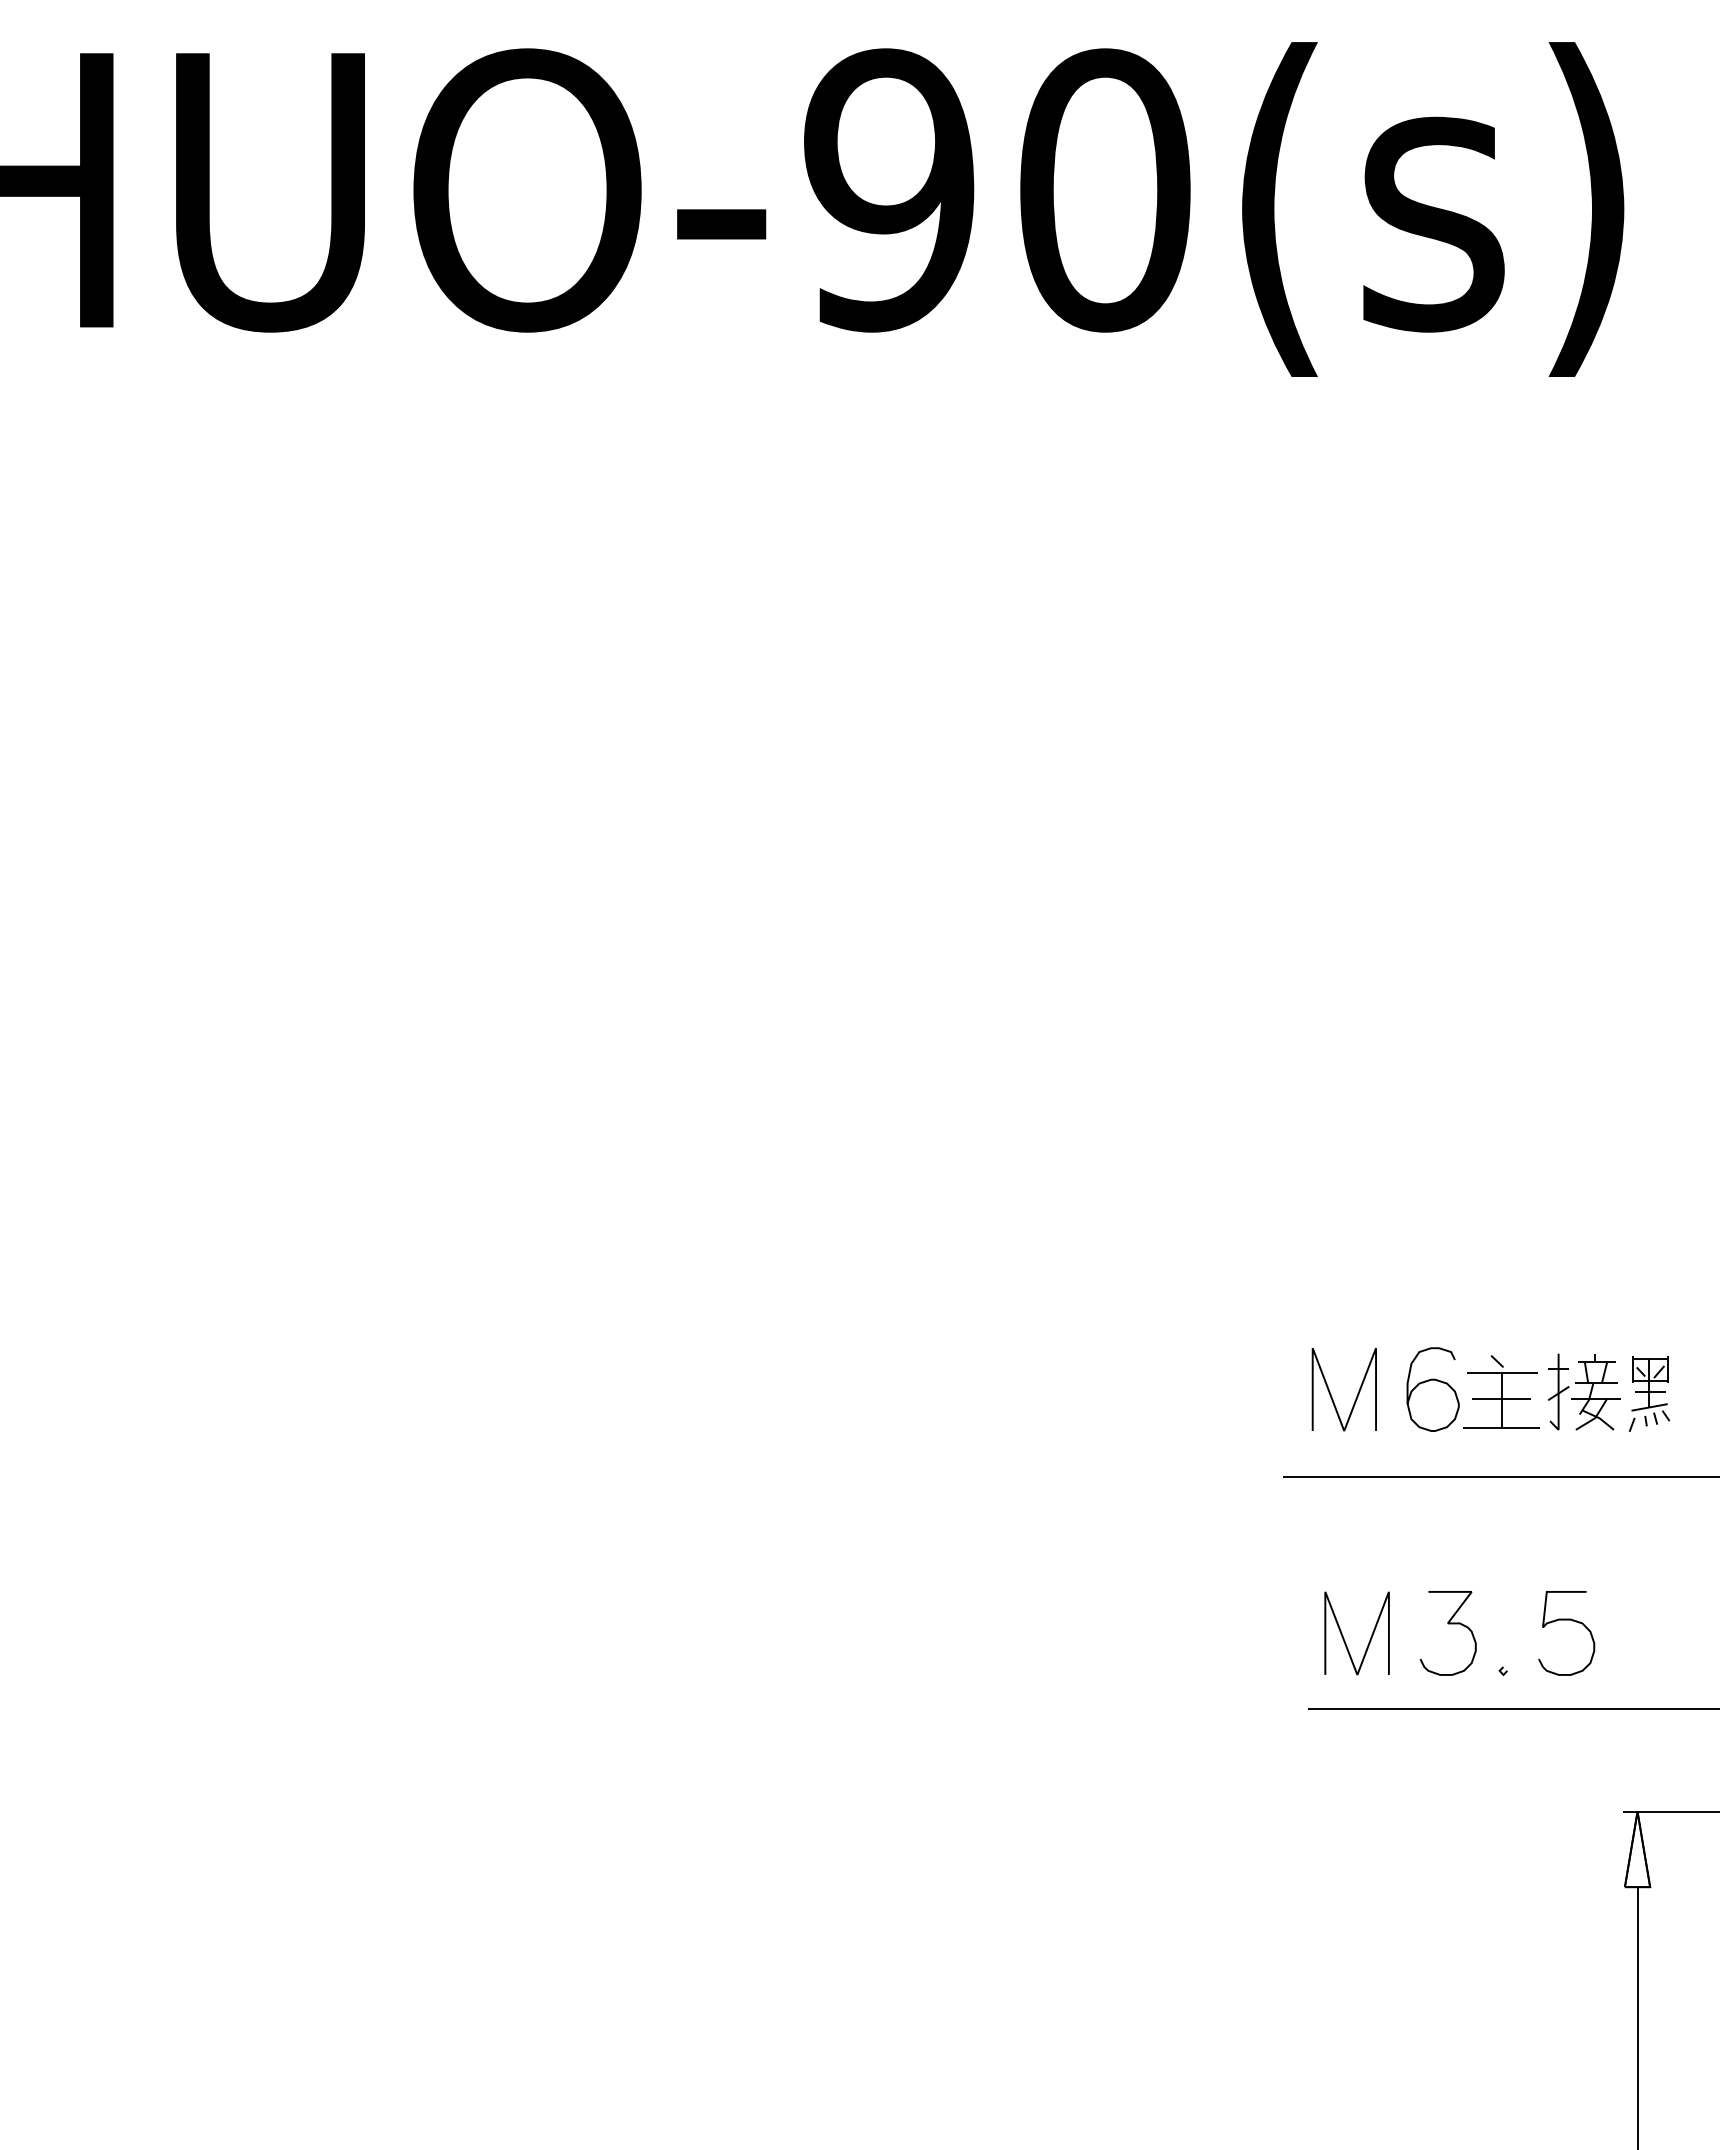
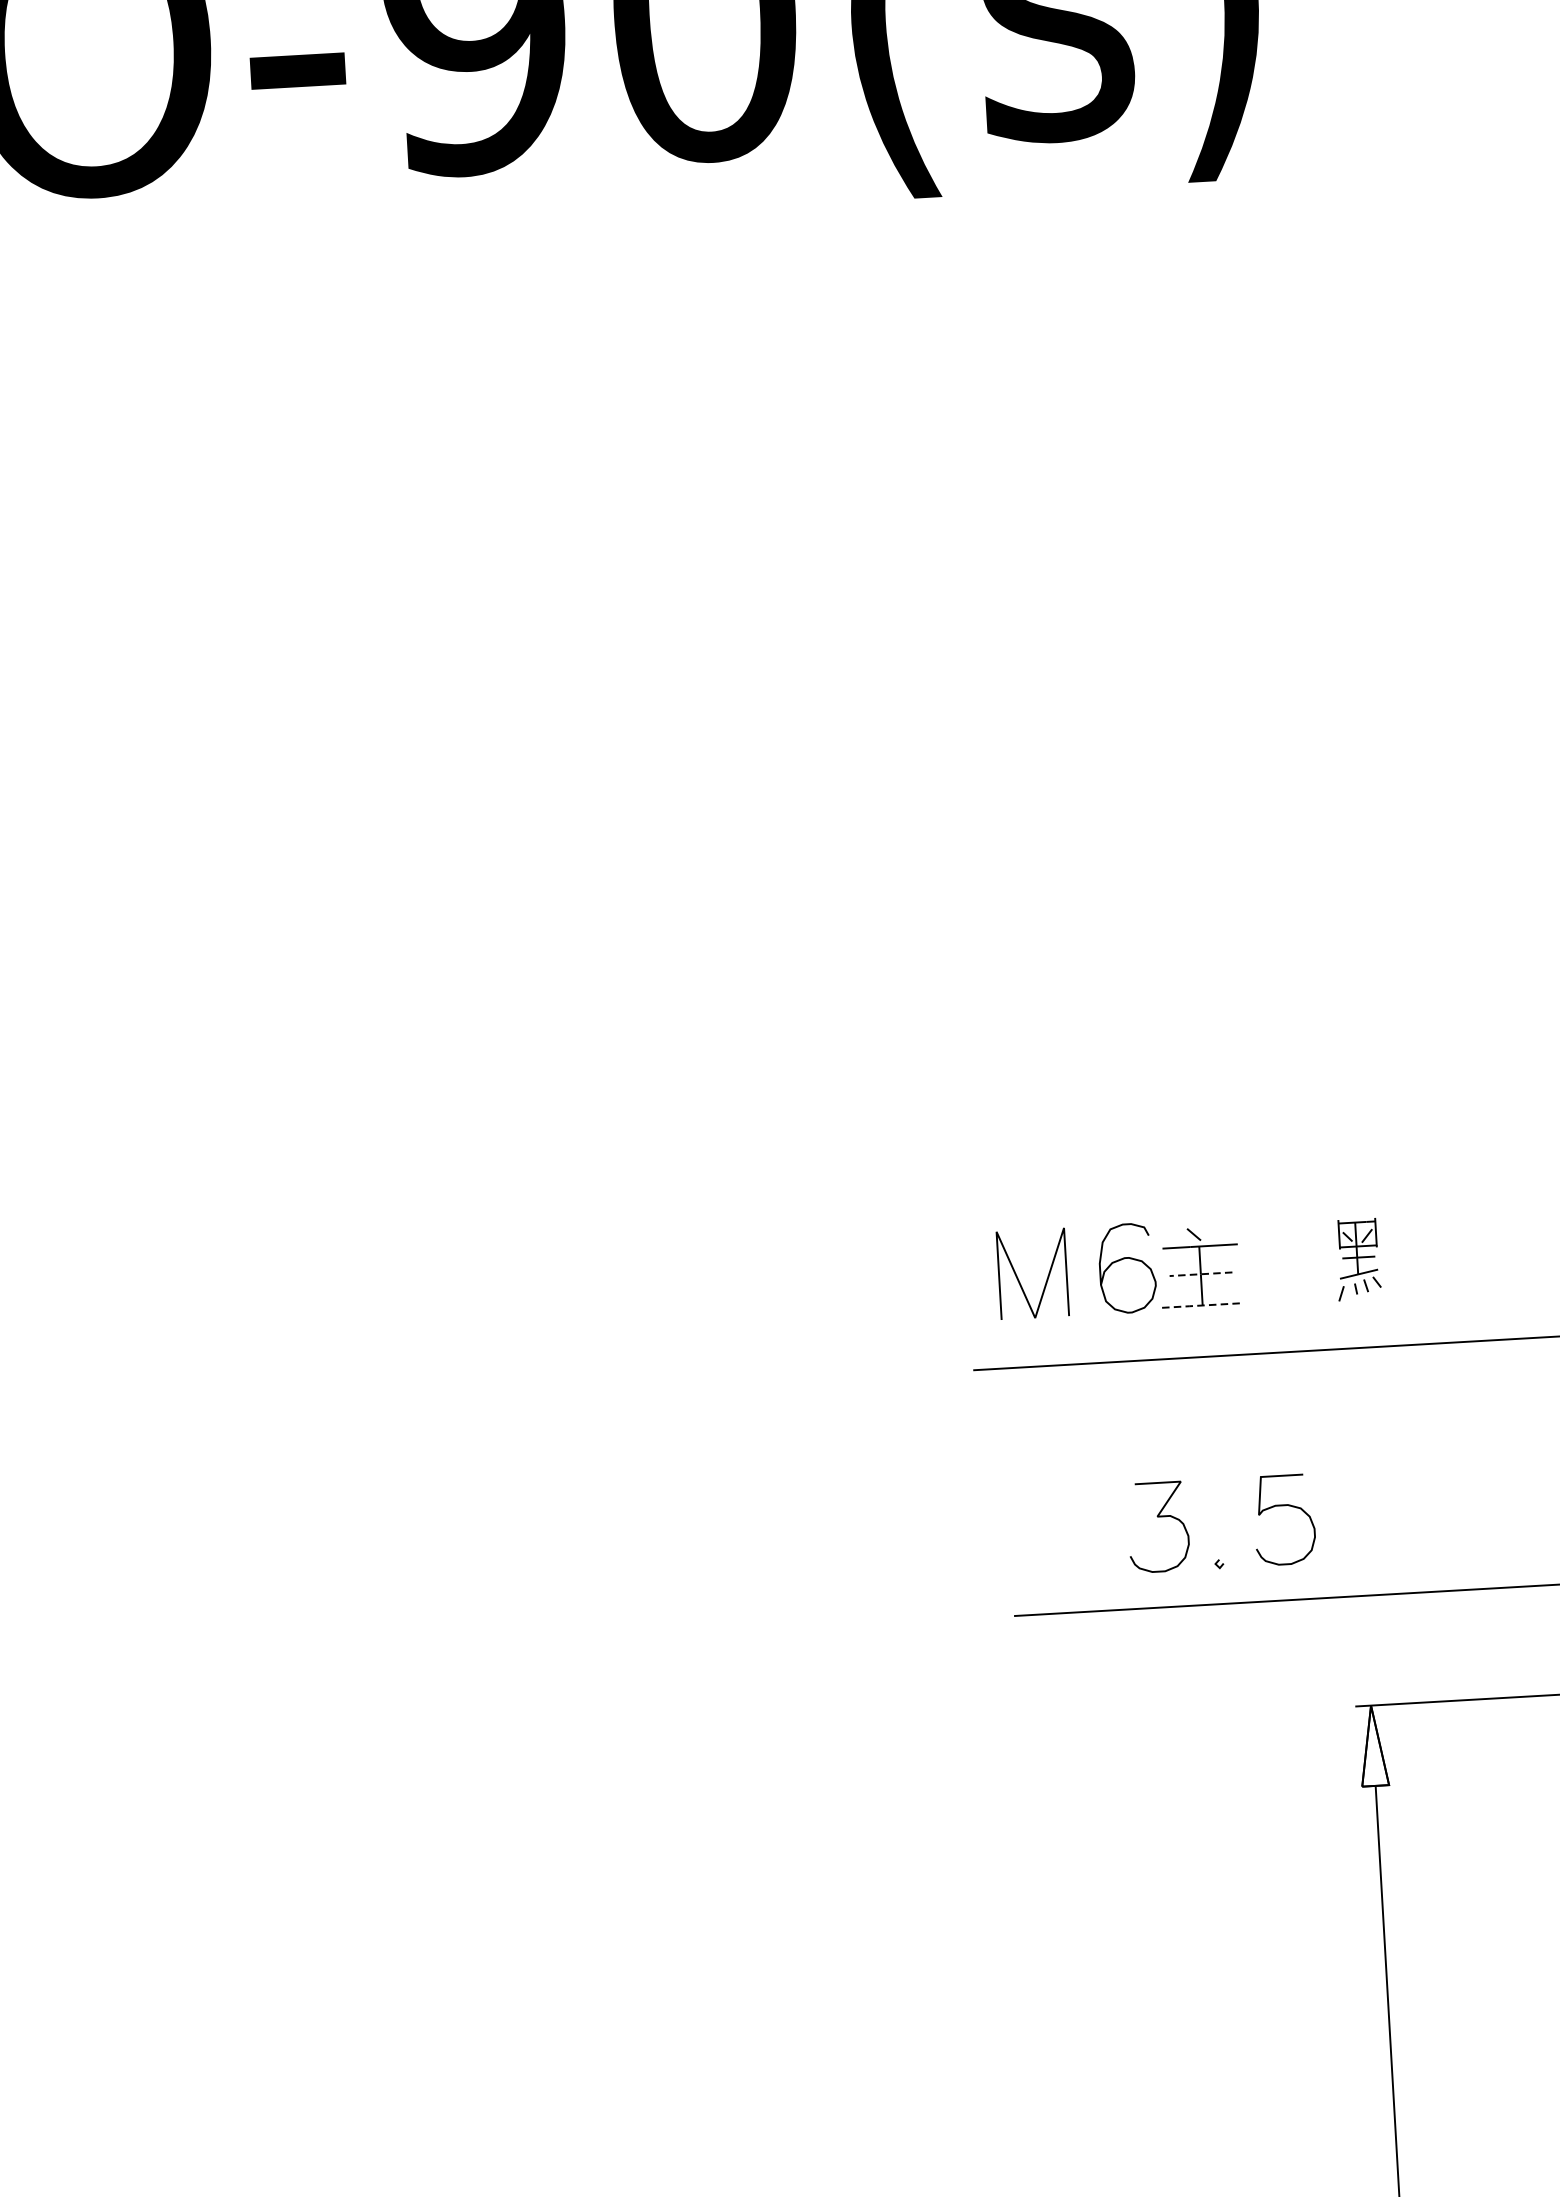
part: (1589, 1393) -> (1294, 1263), removed
line: (1501, 1398) -> (1200, 1273), solid -> dashed
line: (1502, 1428) -> (1203, 1305), solid -> dashed
line: (1344, 1638) -> (1048, 1539), removed

